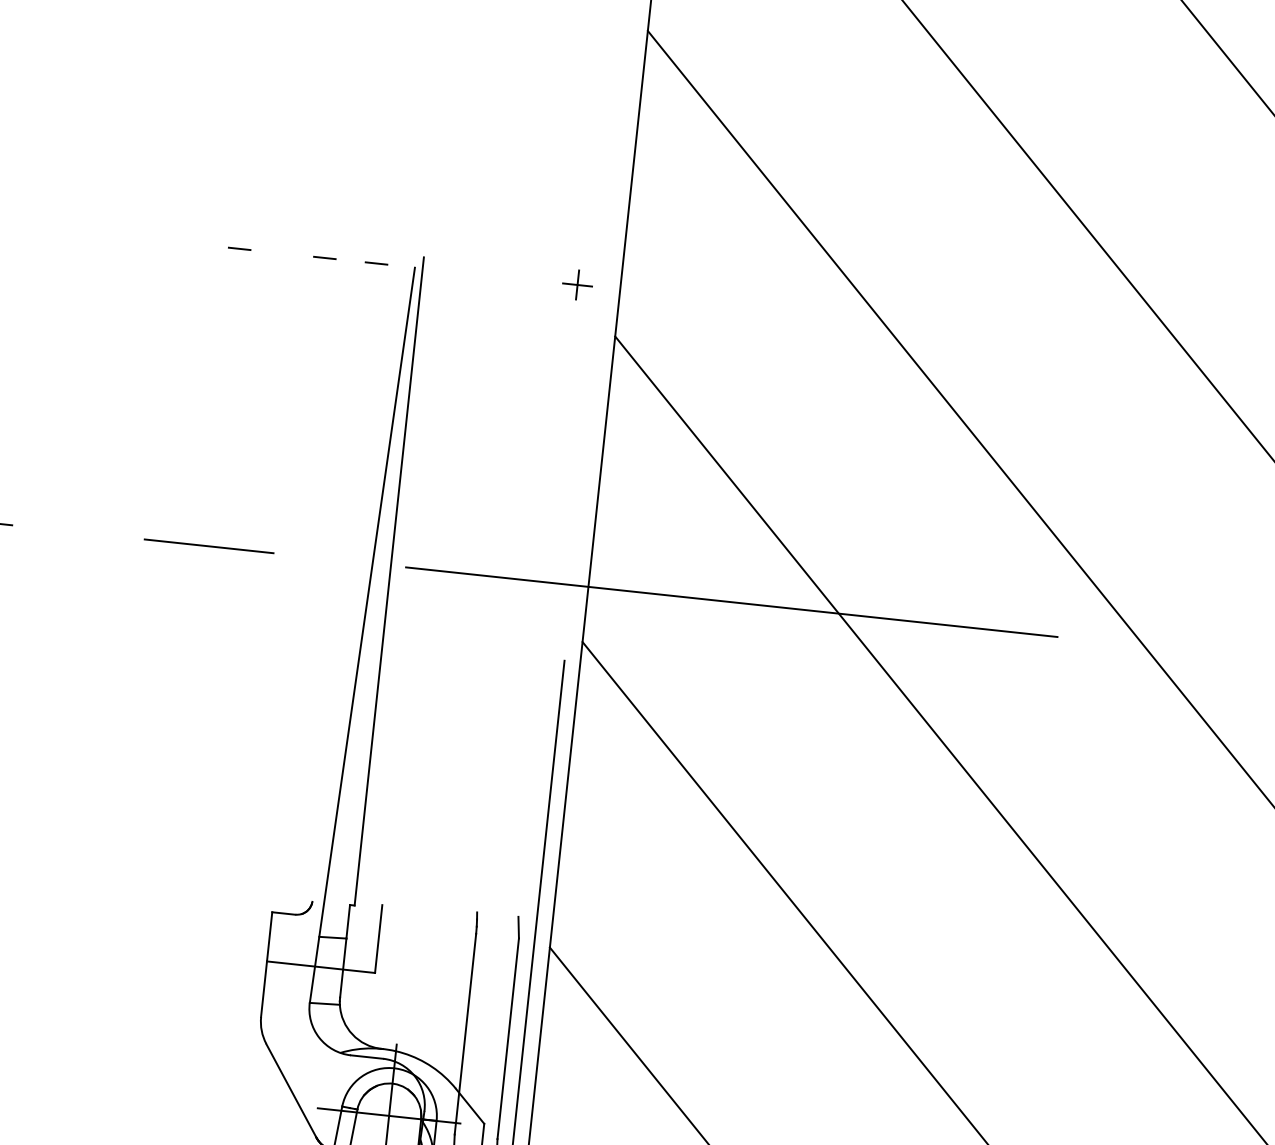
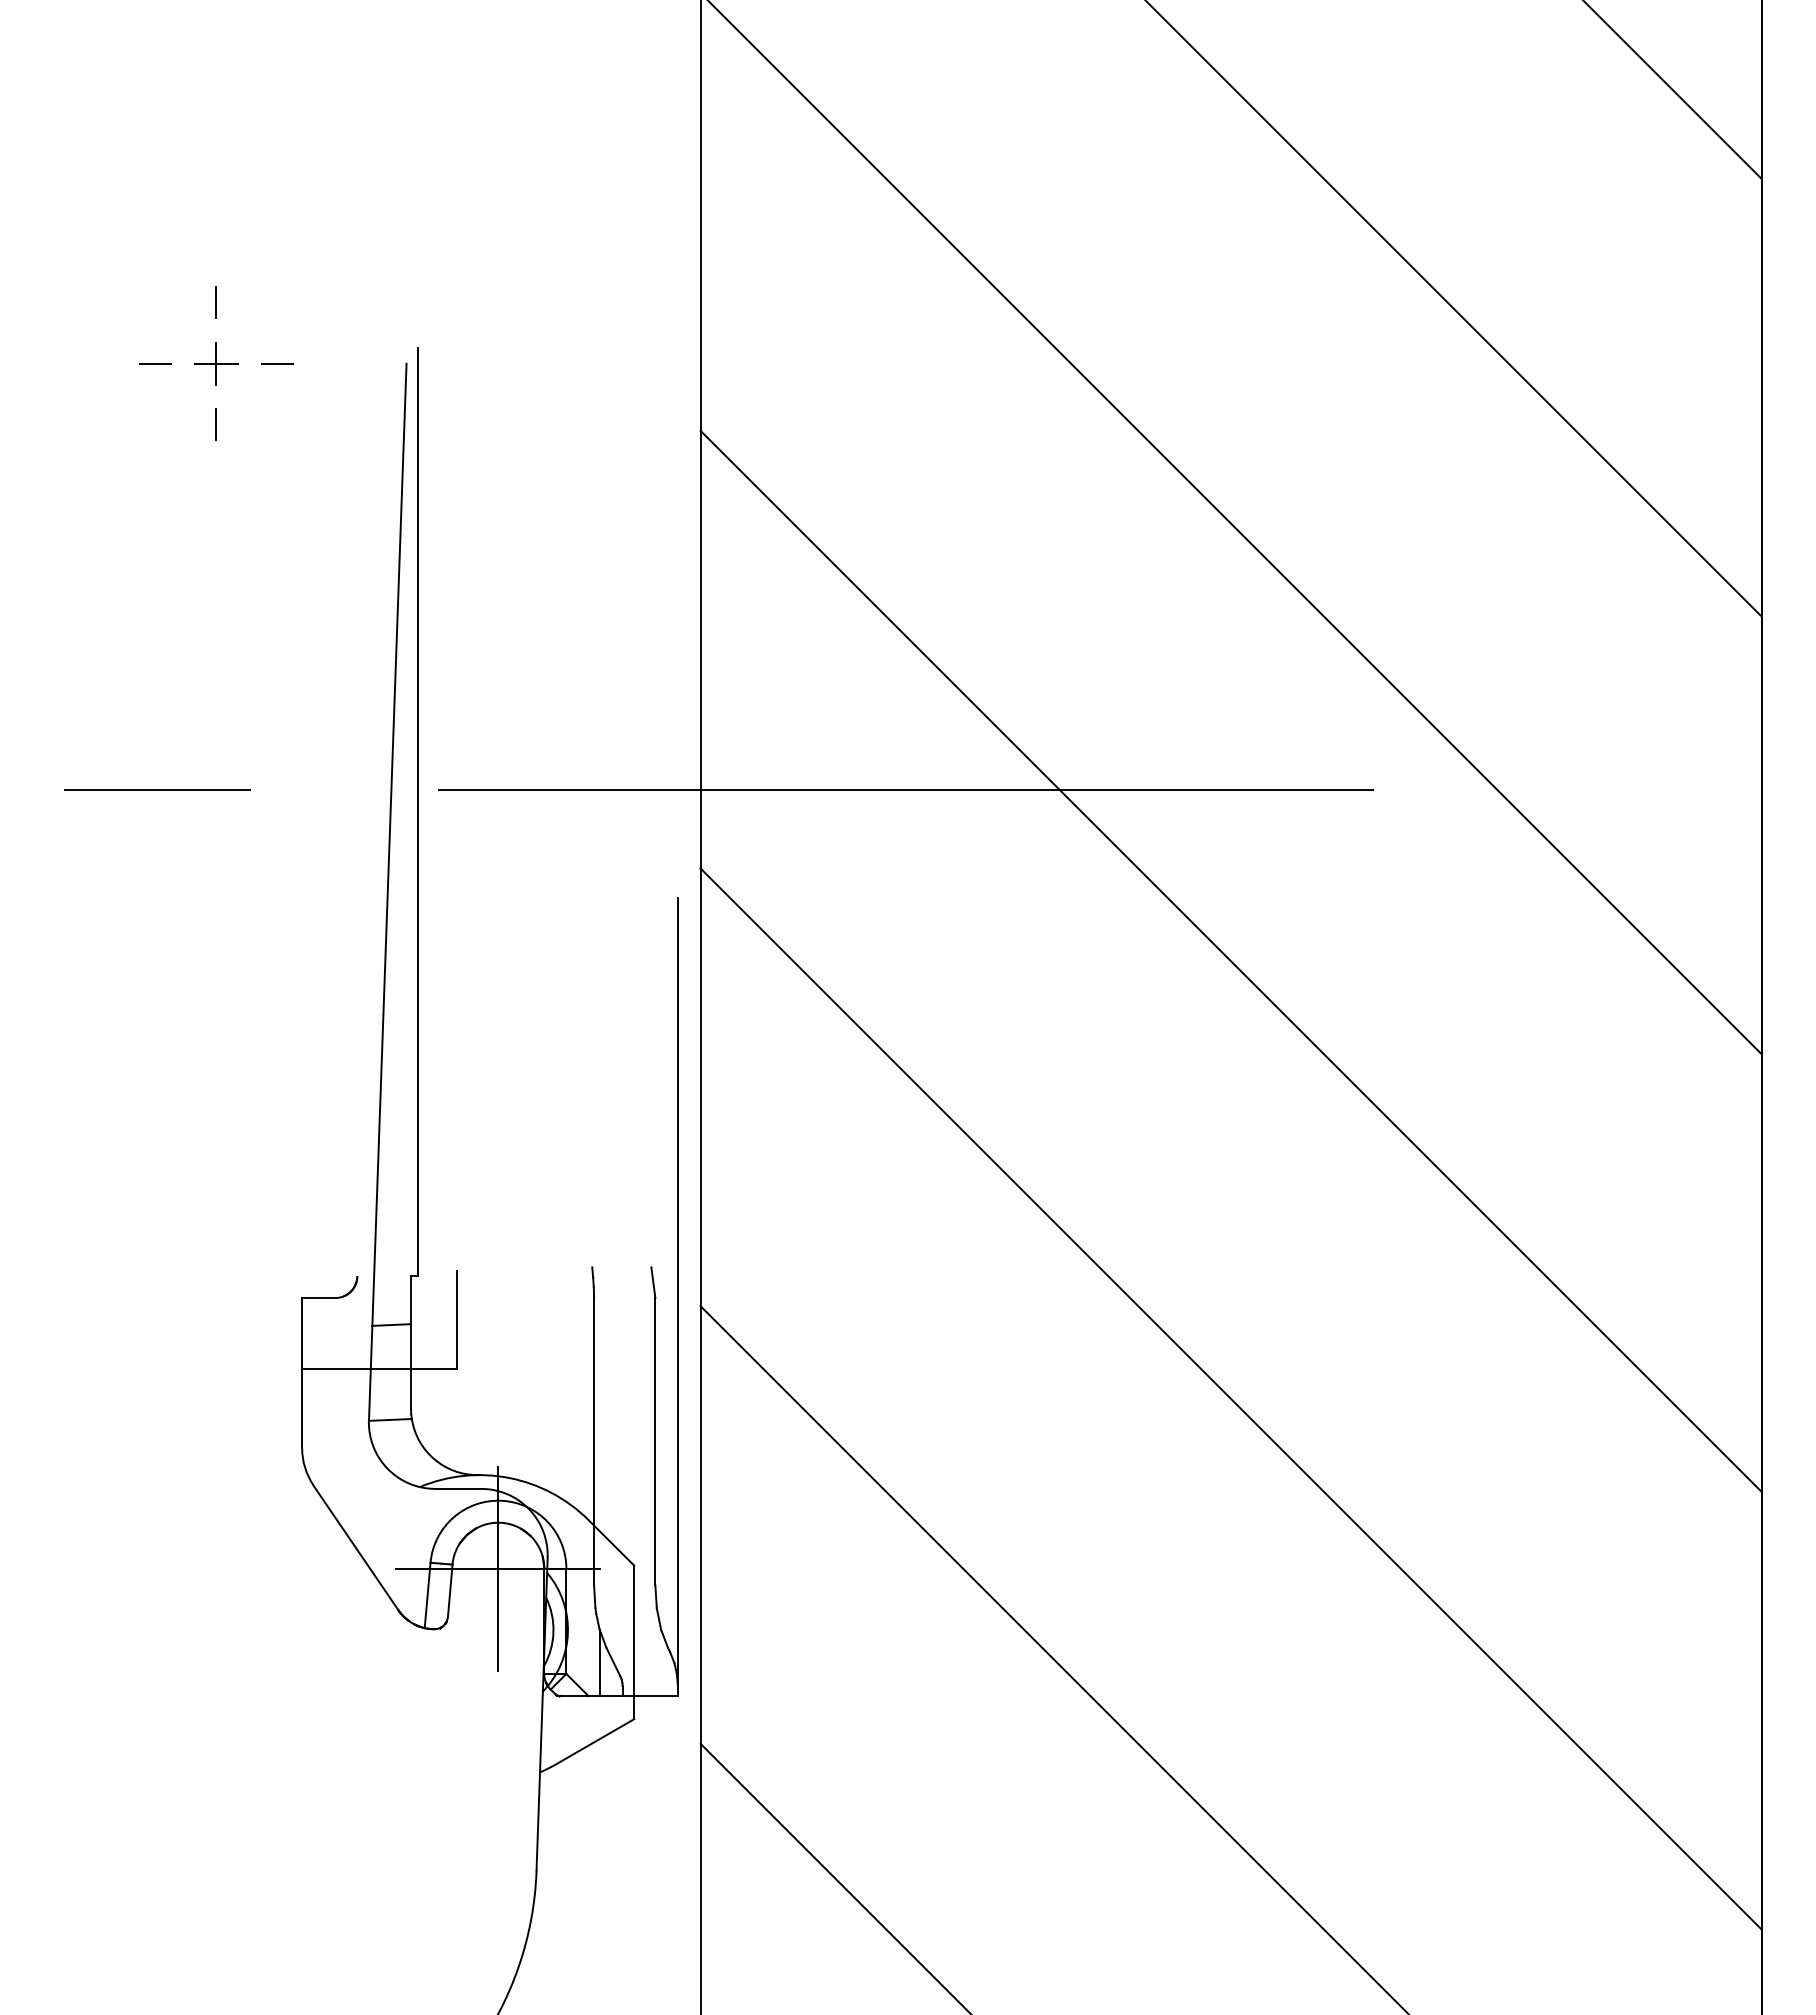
line: (286, 210) -> (216, 302), added
line: (376, 263) -> (351, 363), removed
part: (577, 284) -> (216, 363), moved
line: (277, 295) -> (216, 424), added

